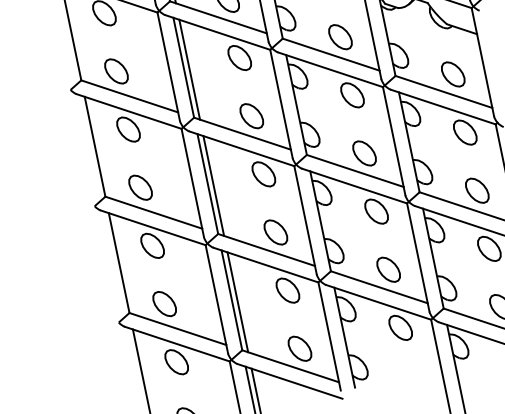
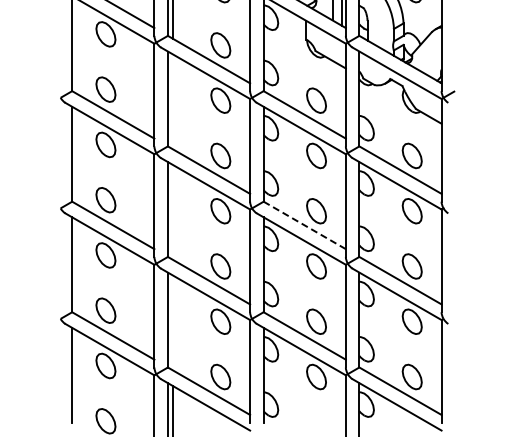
line: (189, 69) -> (172, 101), removed
line: (355, 171) -> (304, 225), solid -> dashed
line: (213, 185) -> (172, 211), removed
line: (237, 301) -> (172, 322), removed

